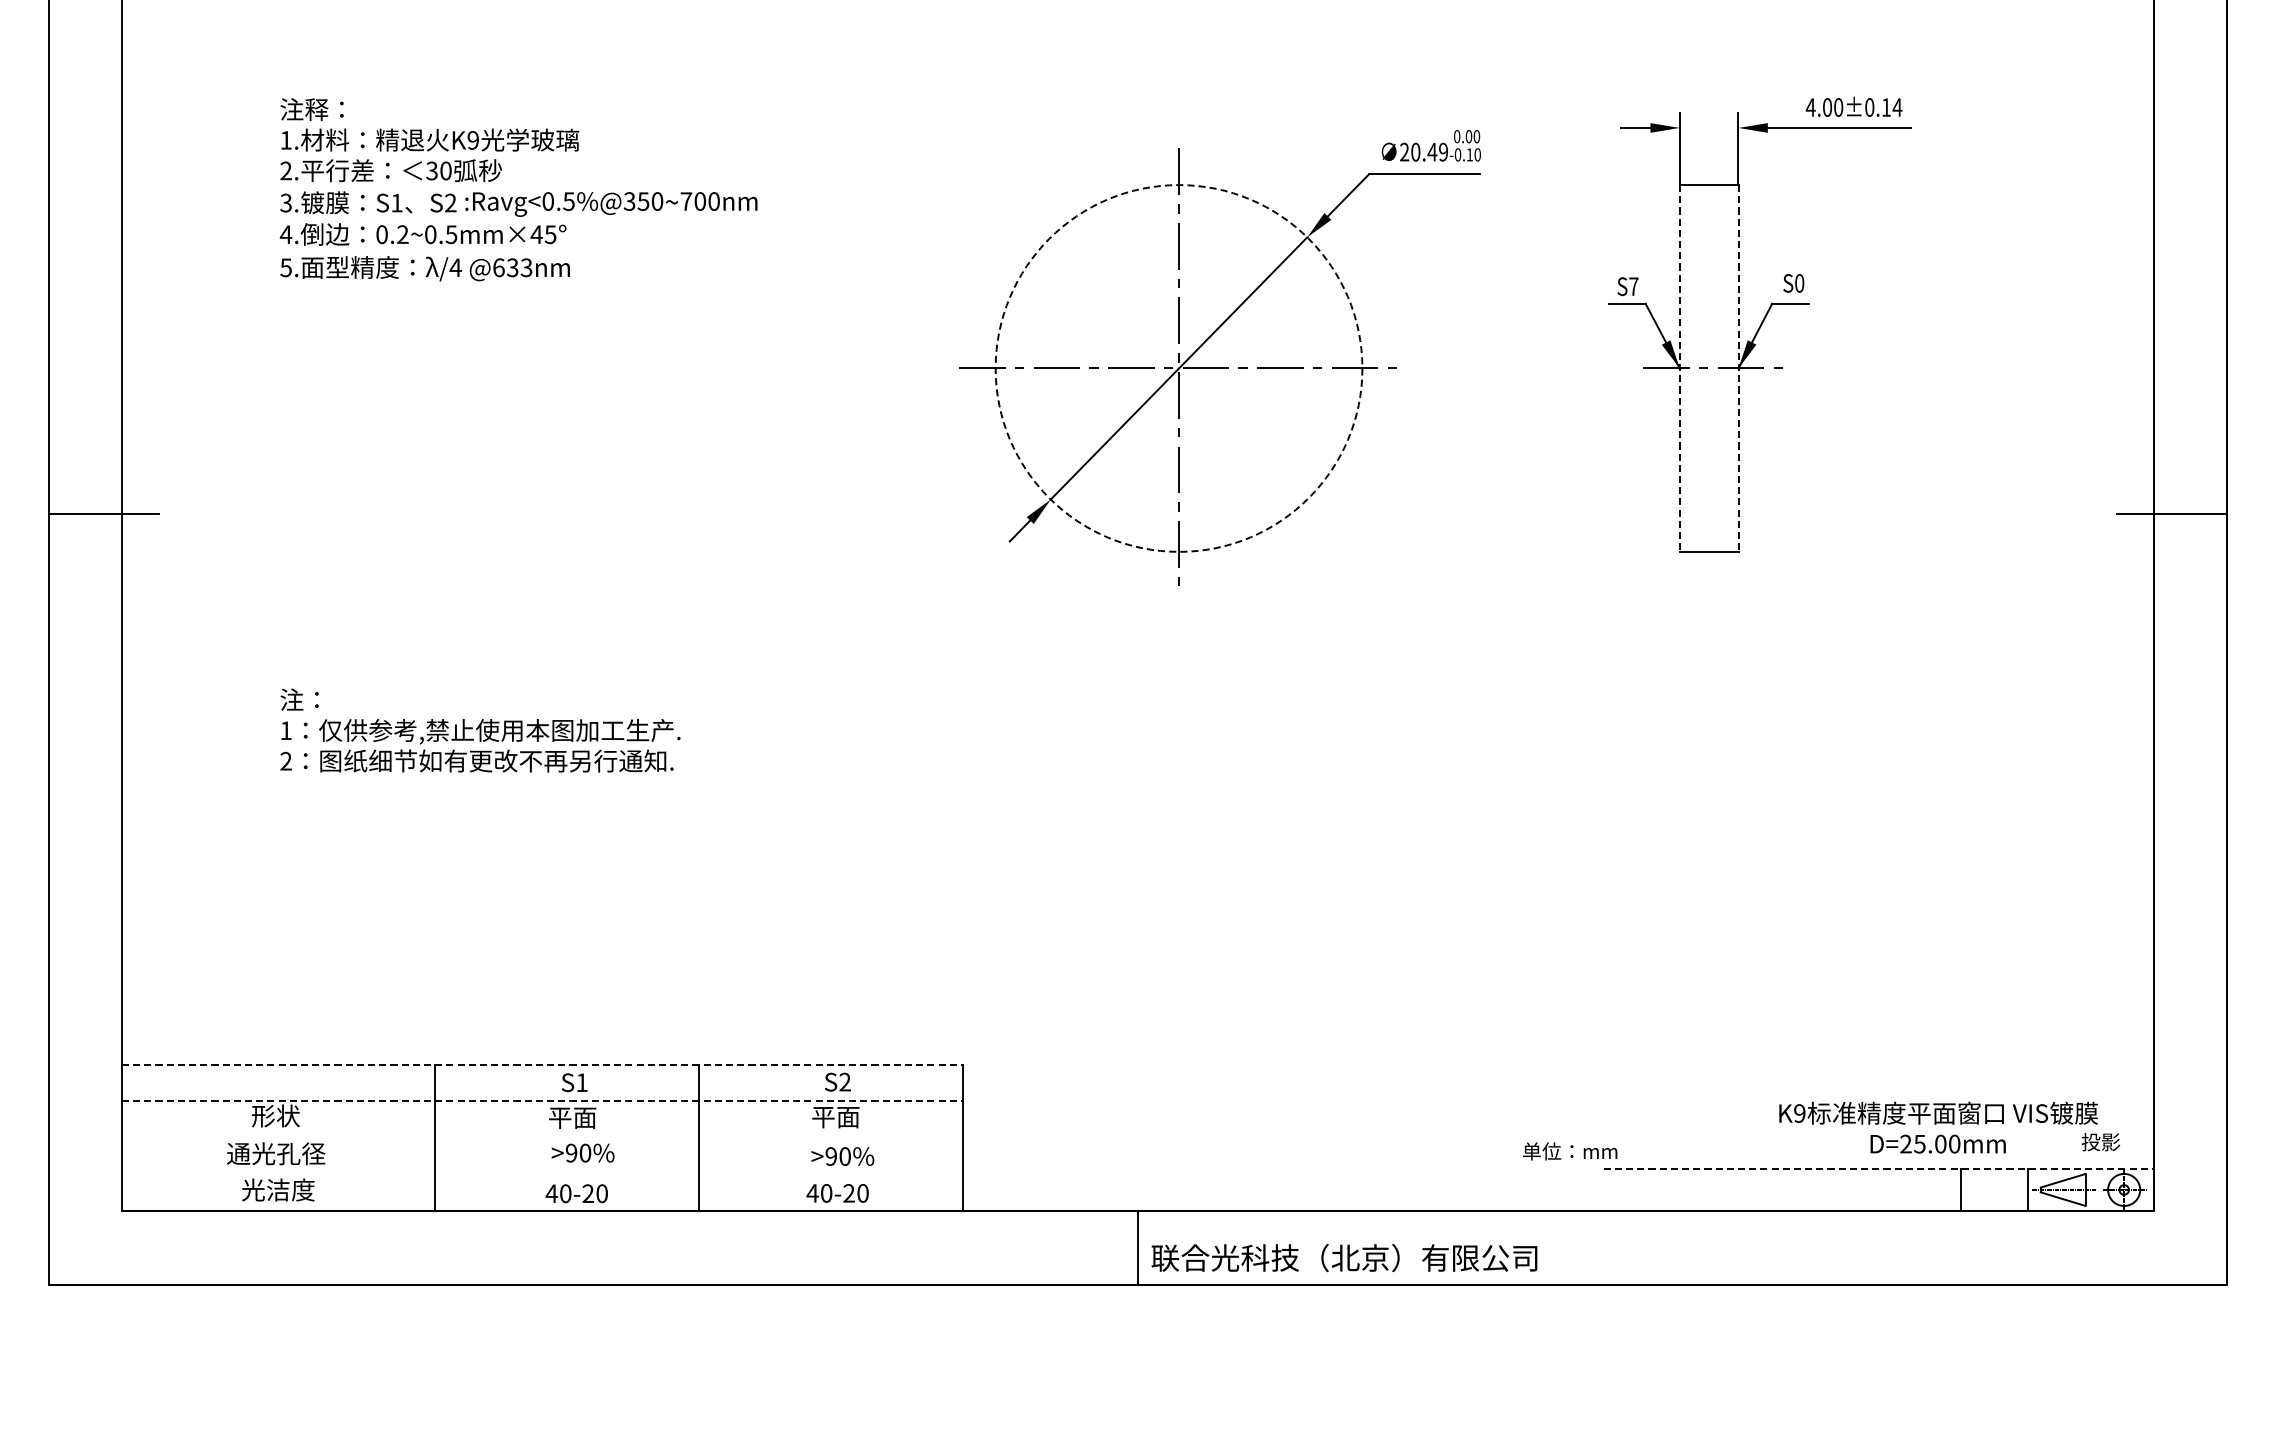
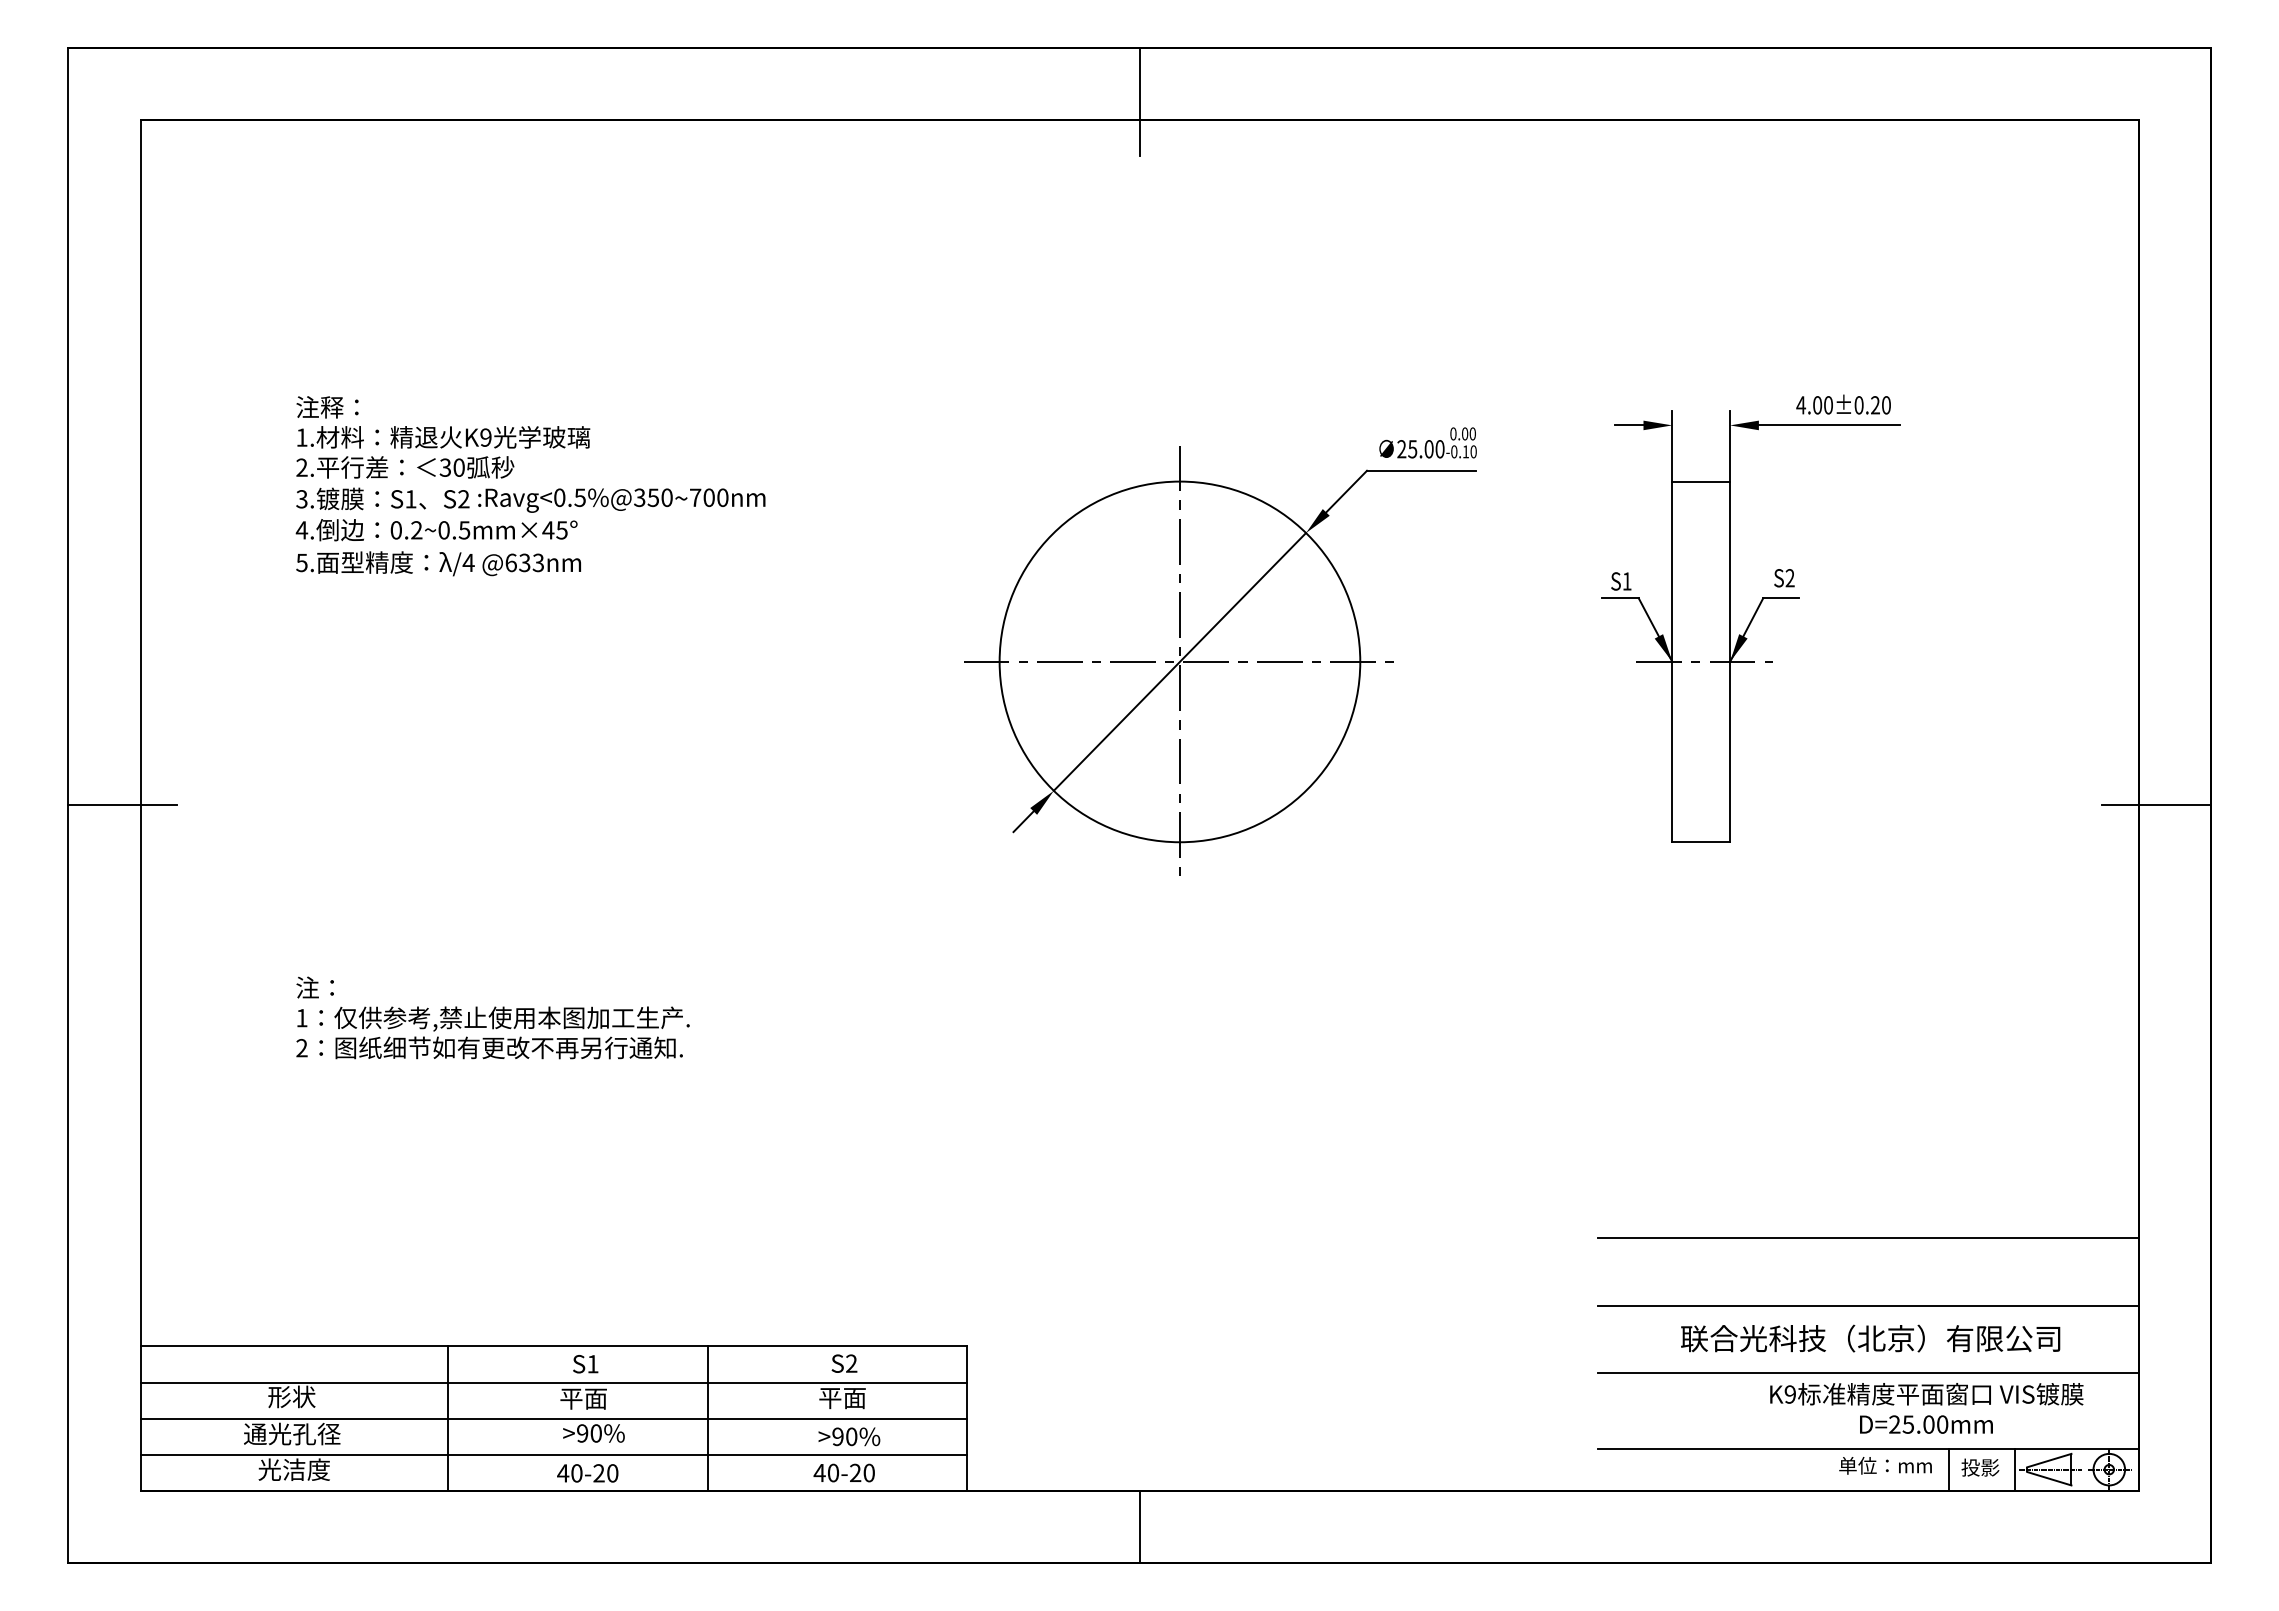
text: (1892, 107) -> (1881, 405), 4.00±0.14 -> 4.00±0.20
text: (1429, 152) -> (1426, 449), 20.49 -> 25.00
text: (1798, 283) -> (1789, 578), S0 -> S2
text: (1633, 286) -> (1626, 581), S7 -> S1
circle: (1178, 368) -> (1179, 661), dashed -> solid
line: (1679, 369) -> (1672, 662), dashed -> solid
line: (1738, 369) -> (1730, 662), dashed -> solid
line: (1878, 954) -> (1867, 1238), added
line: (1878, 1023) -> (1867, 1305), added
line: (542, 1064) -> (554, 1346), dashed -> solid
line: (1878, 1091) -> (1867, 1372), added
line: (542, 1101) -> (554, 1382), dashed -> solid
line: (541, 1137) -> (553, 1418), added
text: (2100, 1141) -> (1980, 1467), moved
text: (1570, 1151) -> (1885, 1465), moved
line: (1879, 1168) -> (1868, 1448), dashed -> solid
line: (541, 1174) -> (553, 1454), added
text: (1344, 1257) -> (1870, 1338), moved

